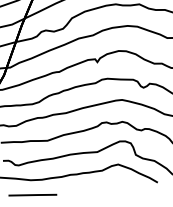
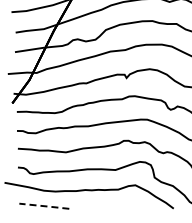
line: (33, 195) -> (44, 206), solid -> dashed

